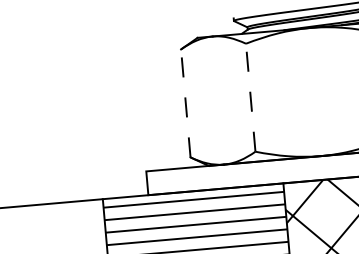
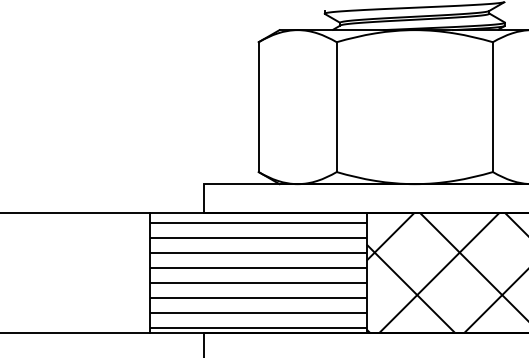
line: (250, 98) -> (336, 107), dashed -> solid
line: (185, 103) -> (258, 107), dashed -> solid

